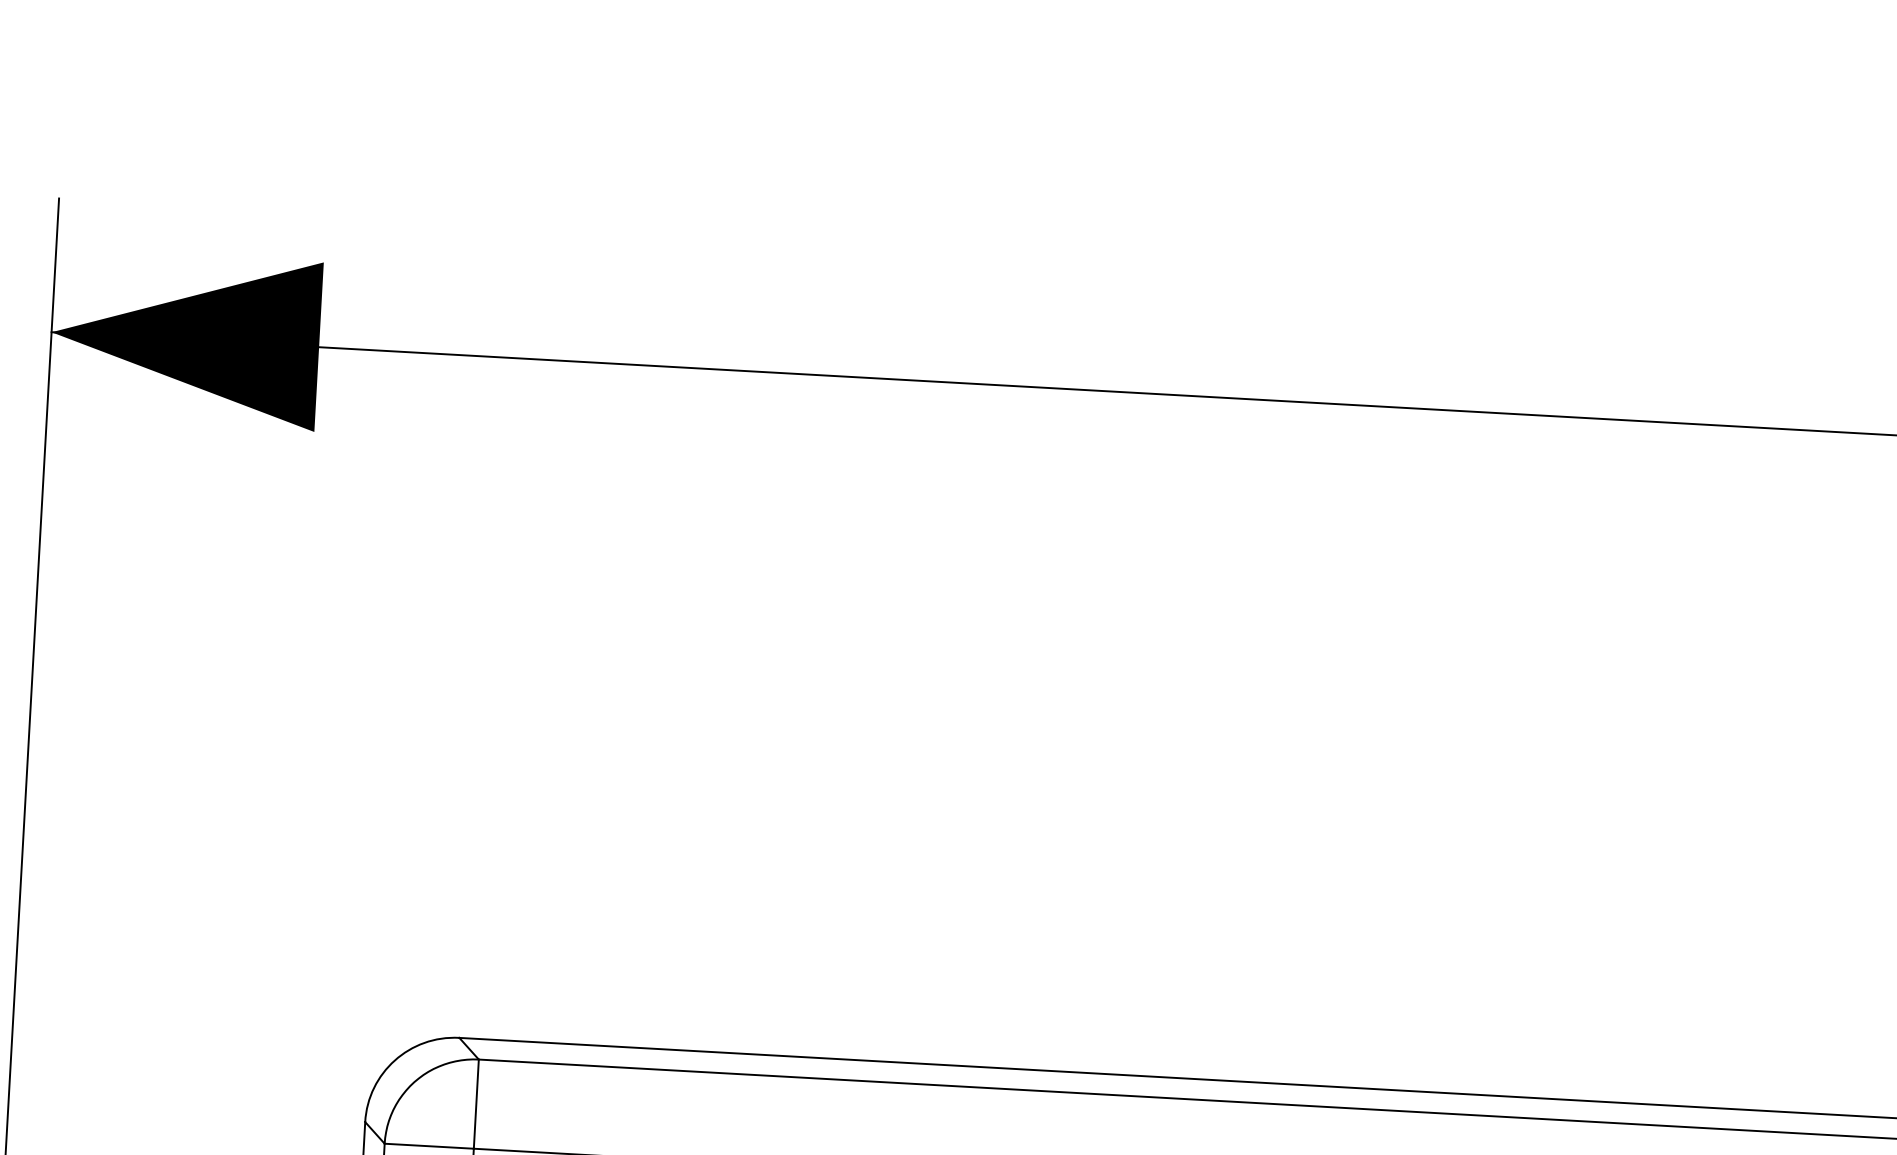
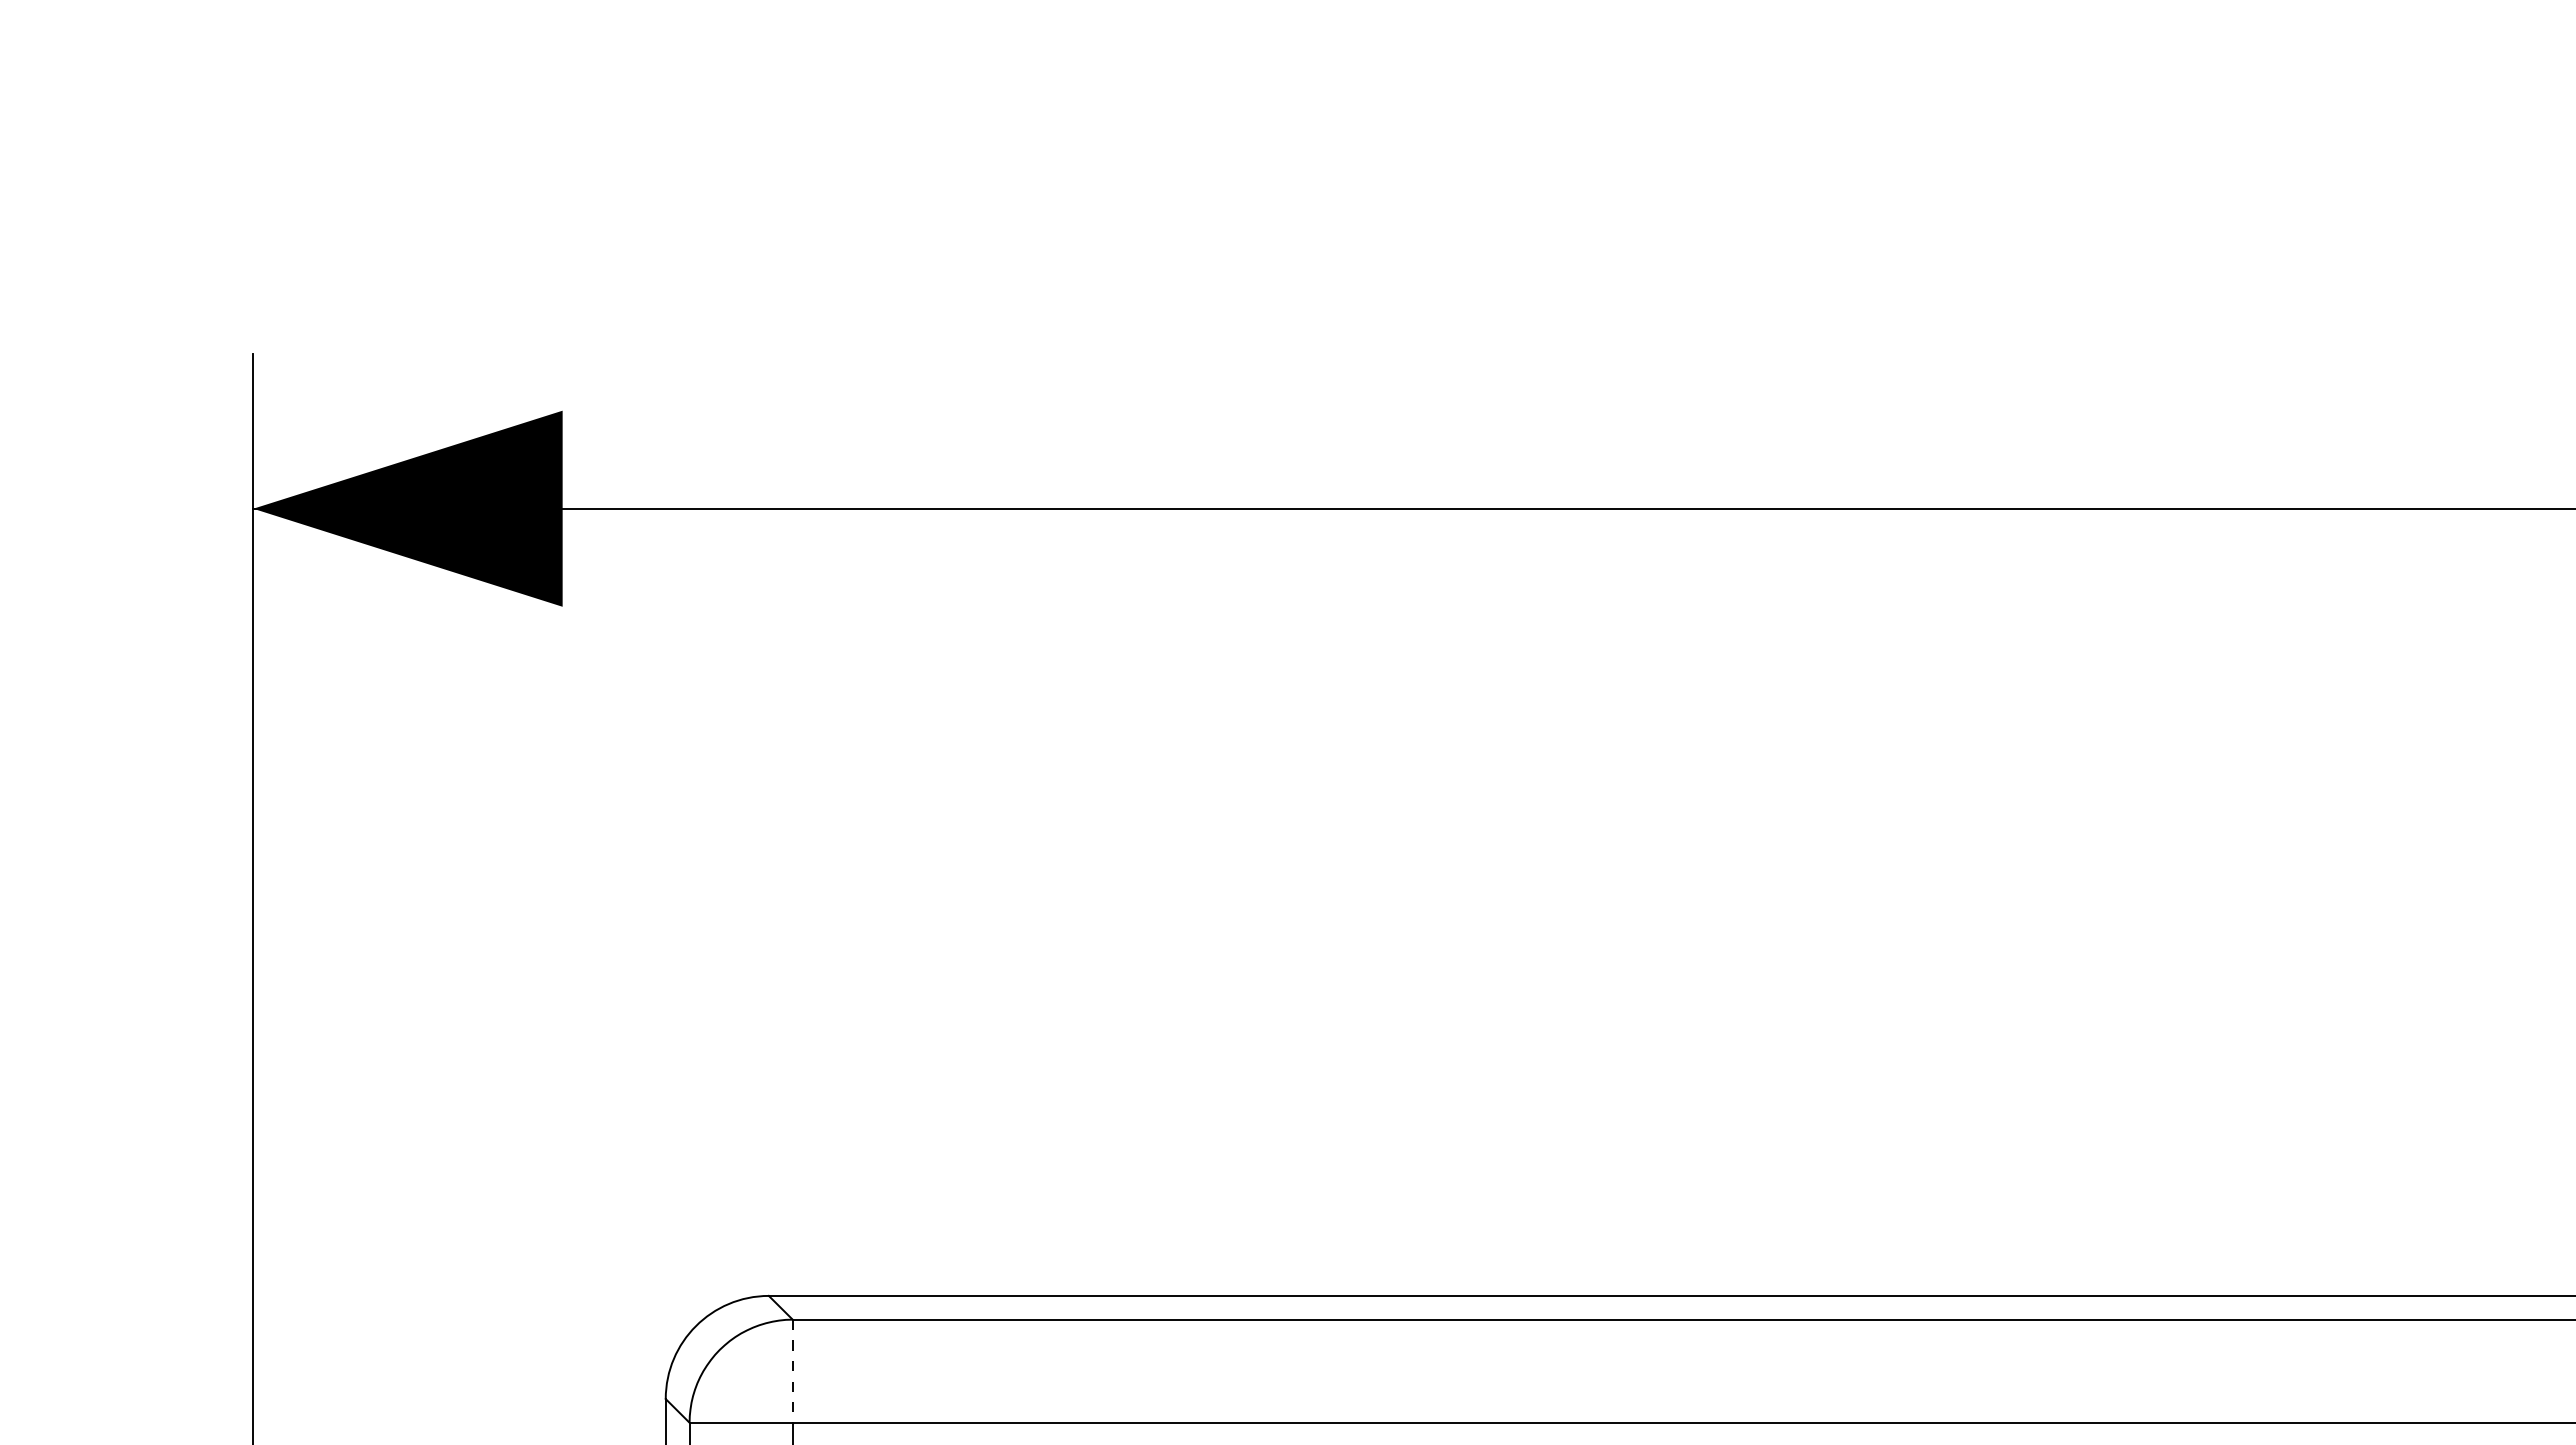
line: (476, 1104) -> (792, 1371), solid -> dashed

